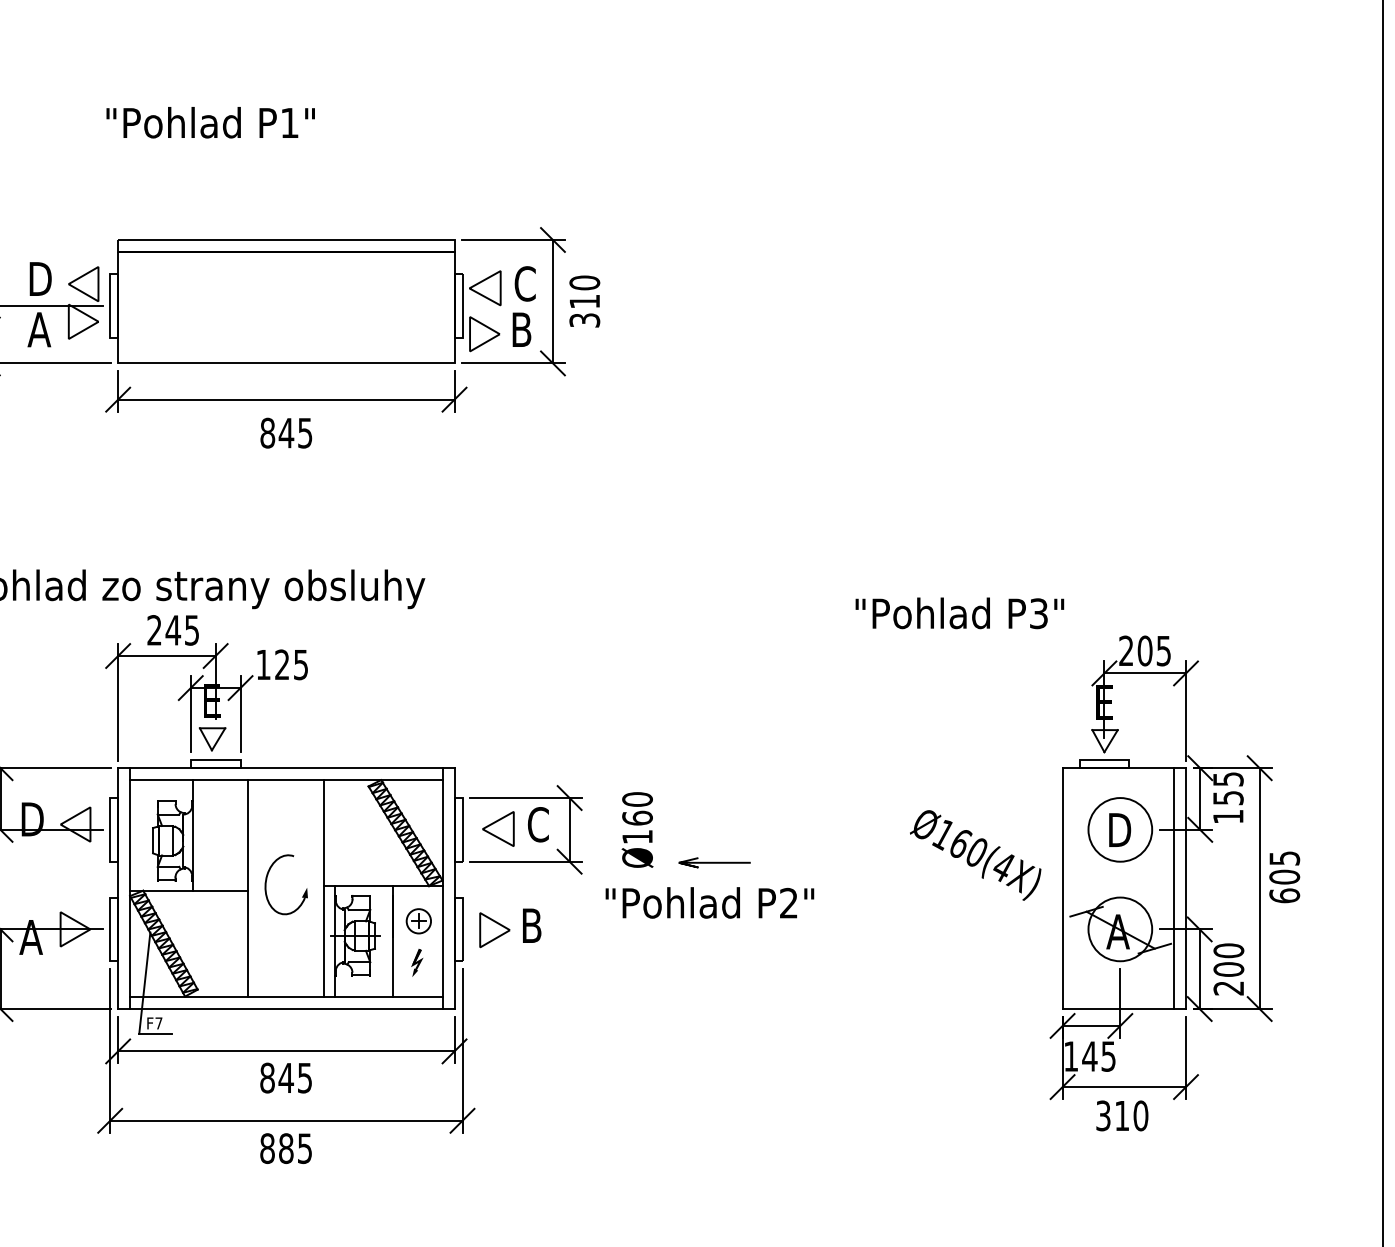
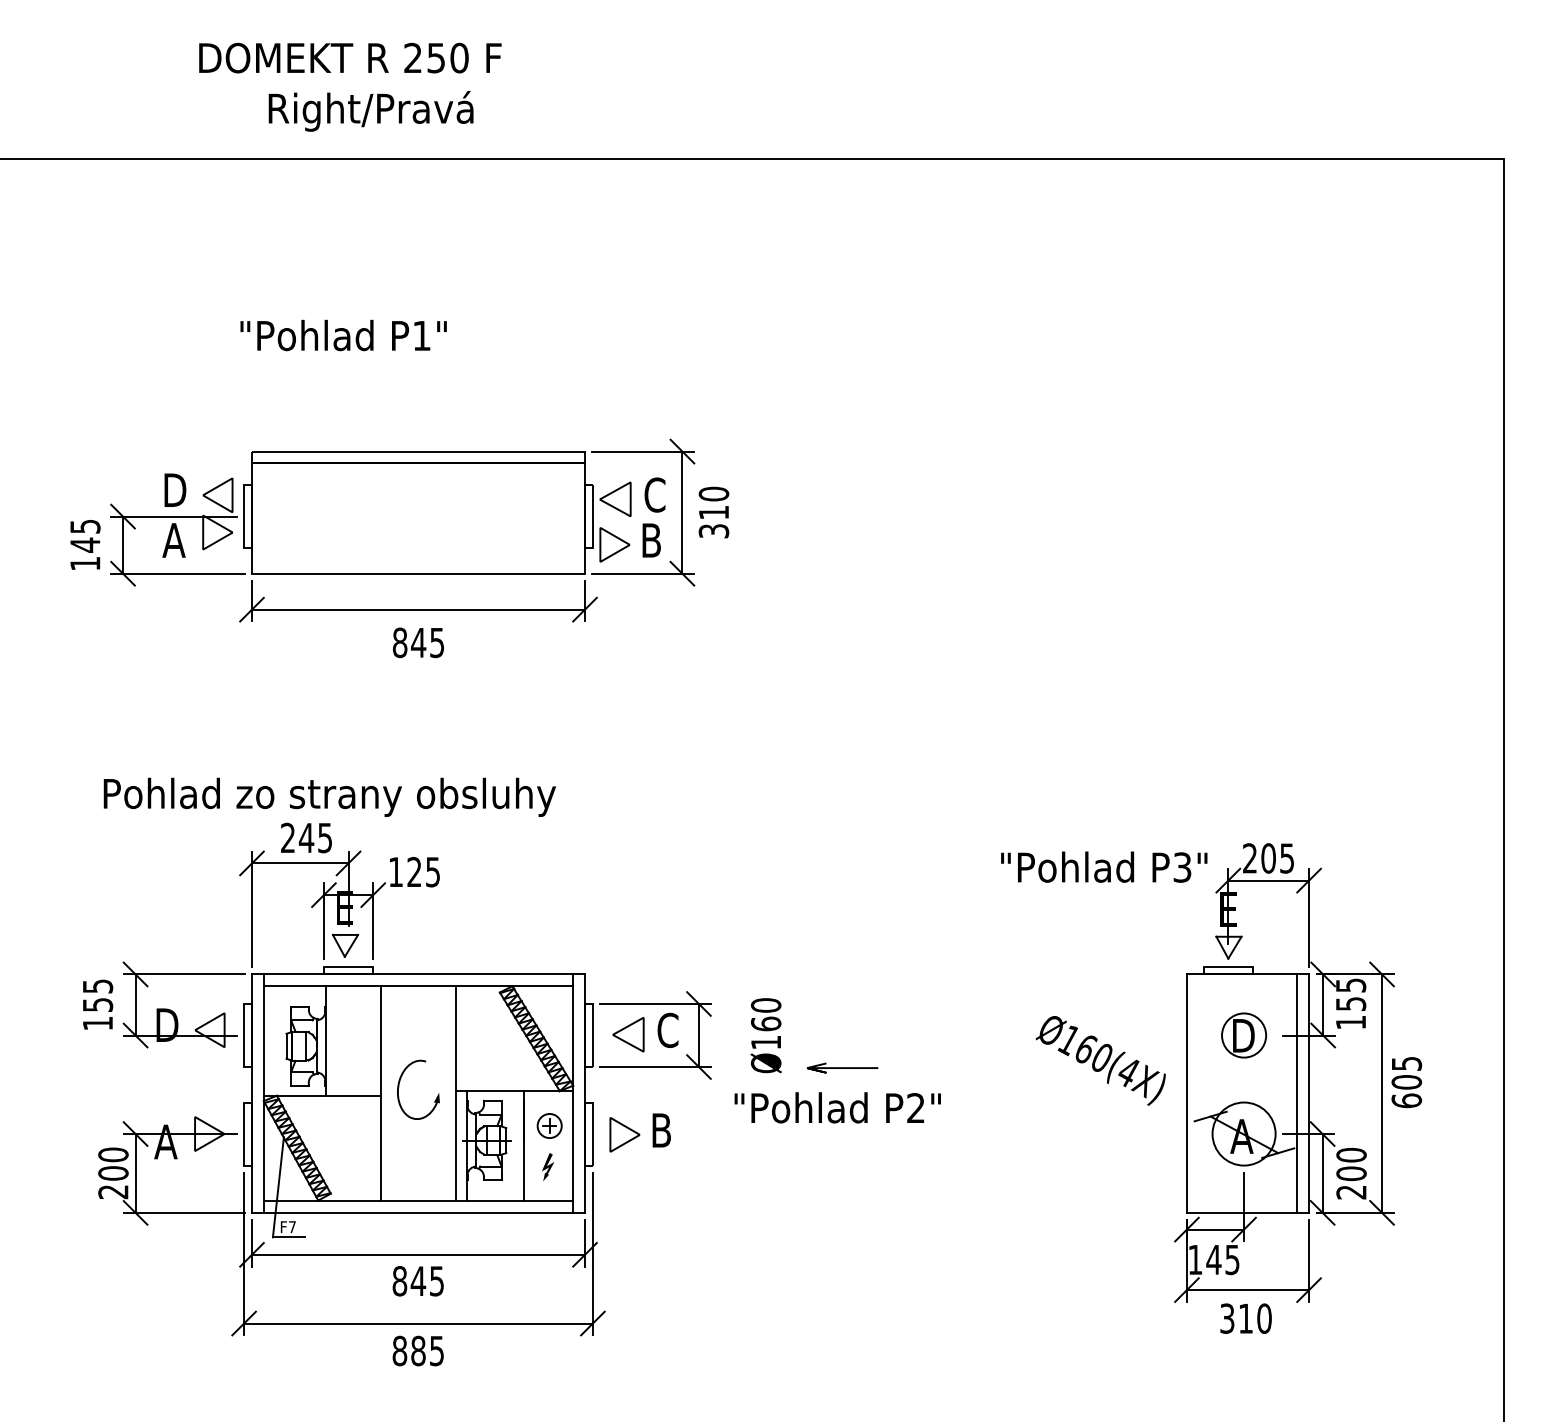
text: (960, 612) -> (1104, 866), moved
circle: (1119, 829) -> (1243, 1035), size x0.7

